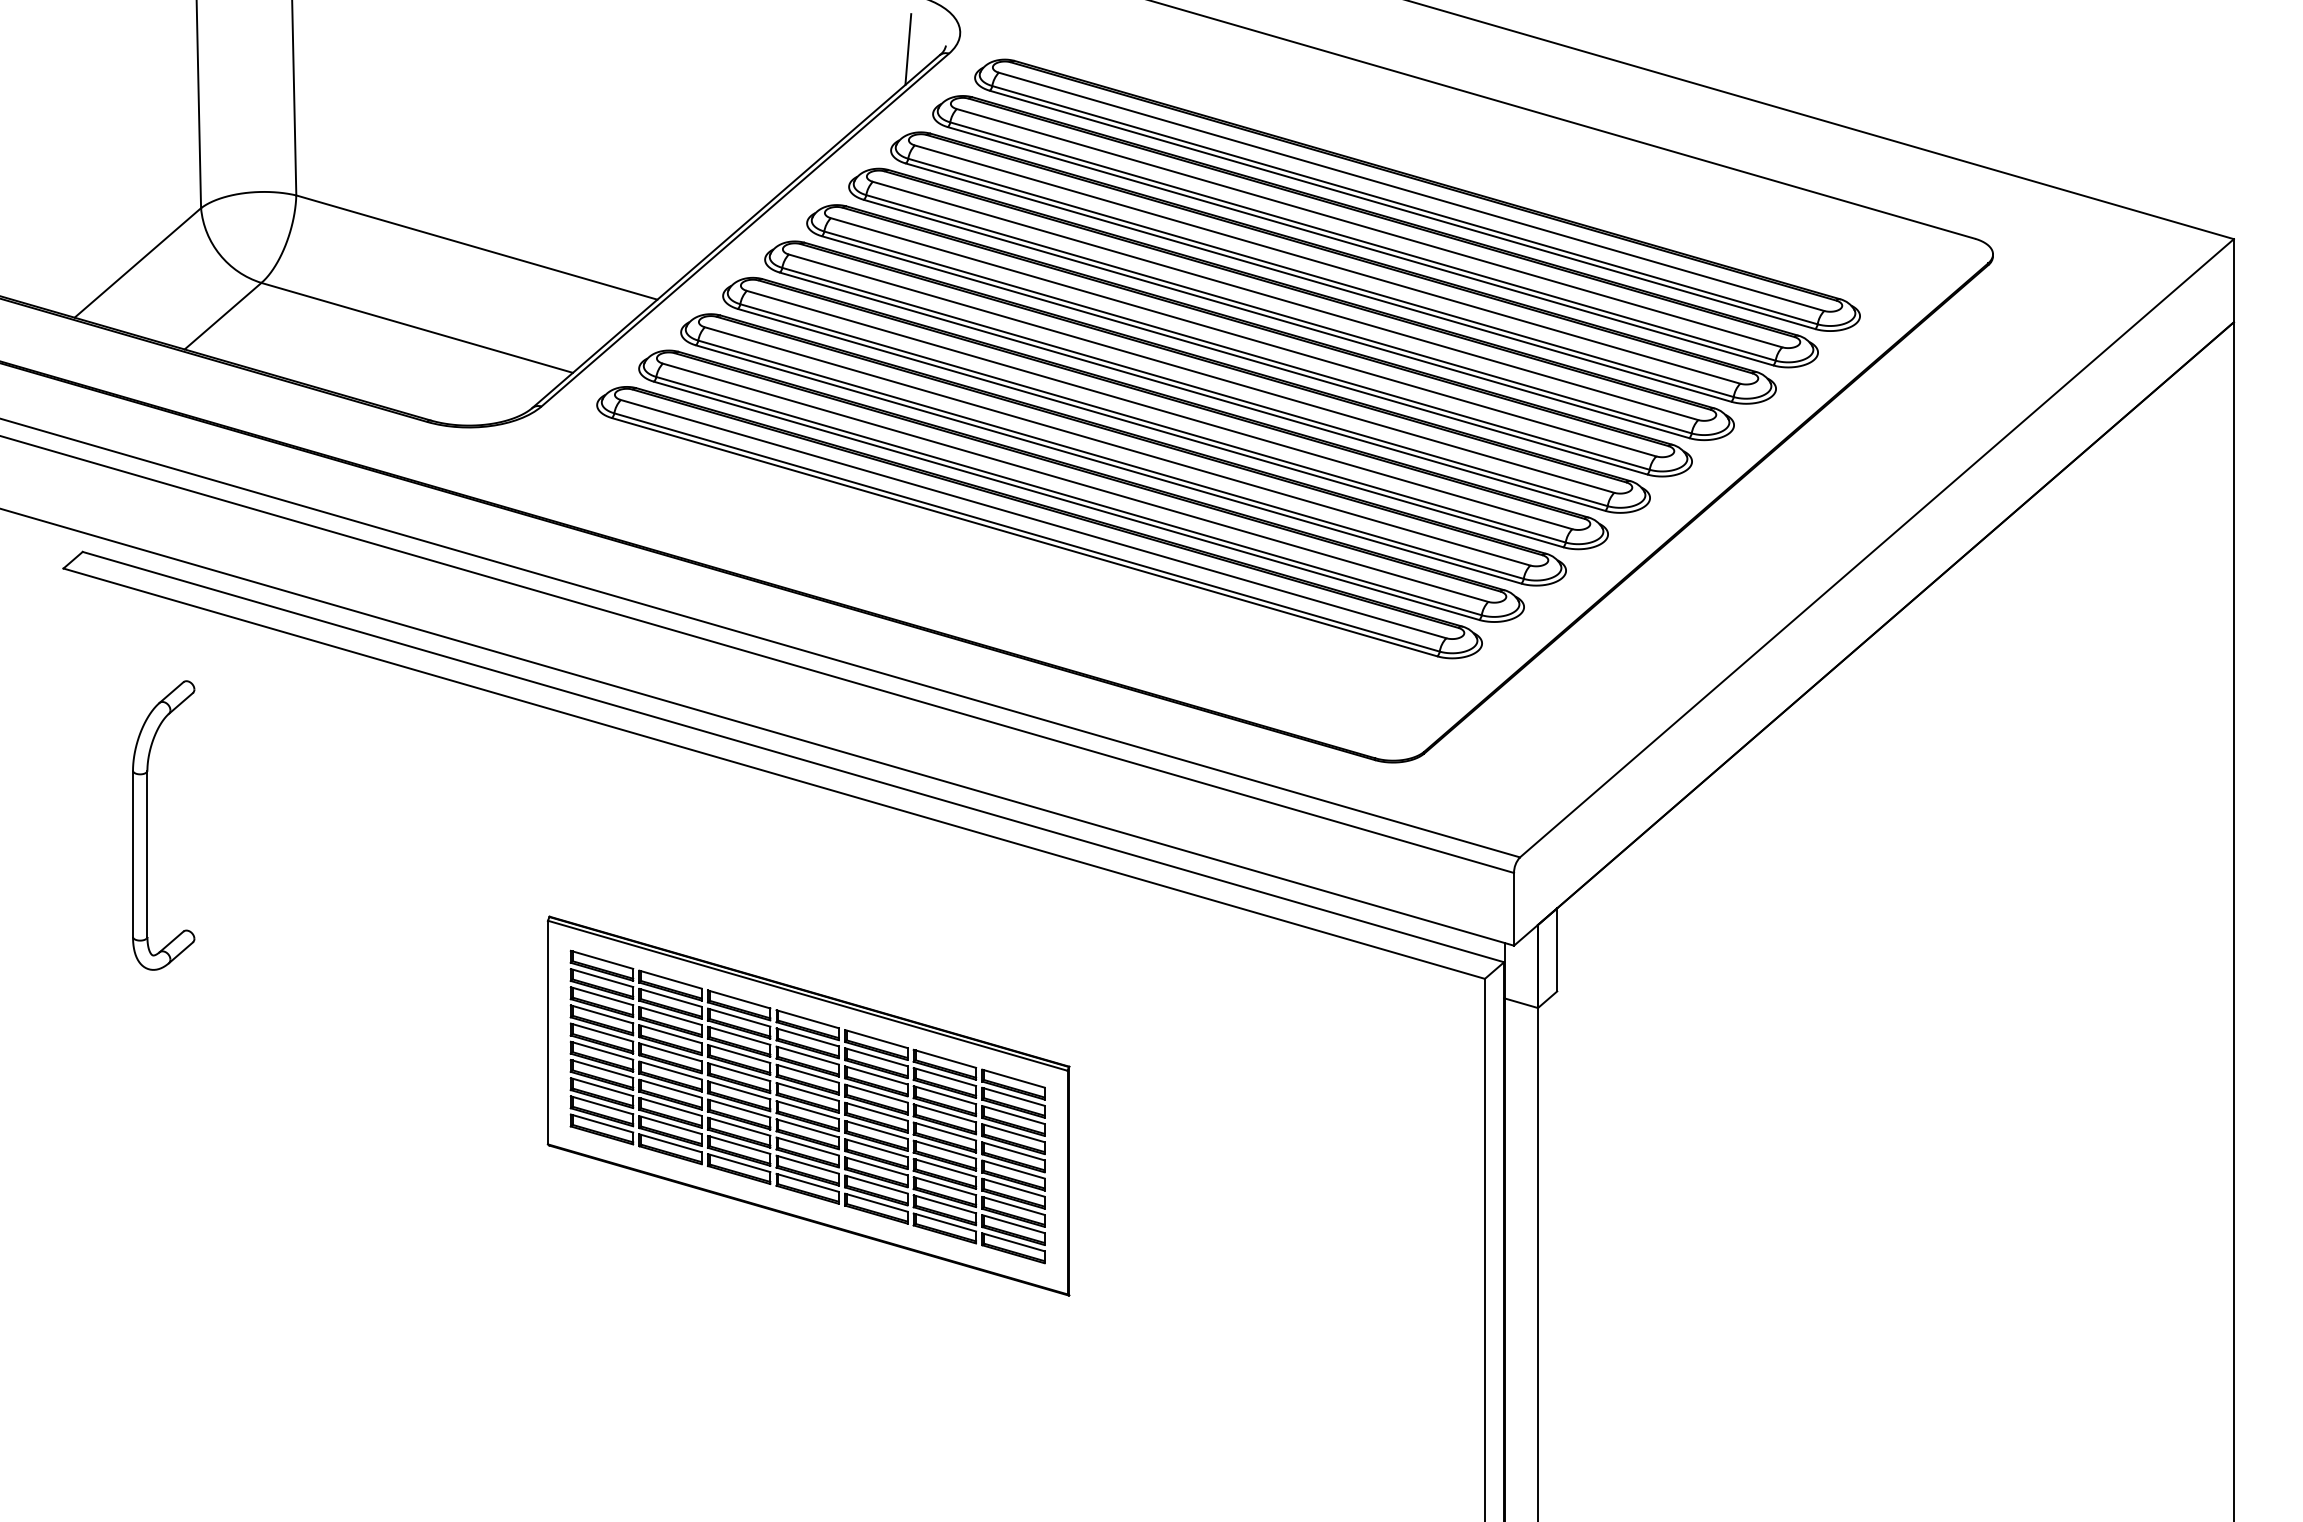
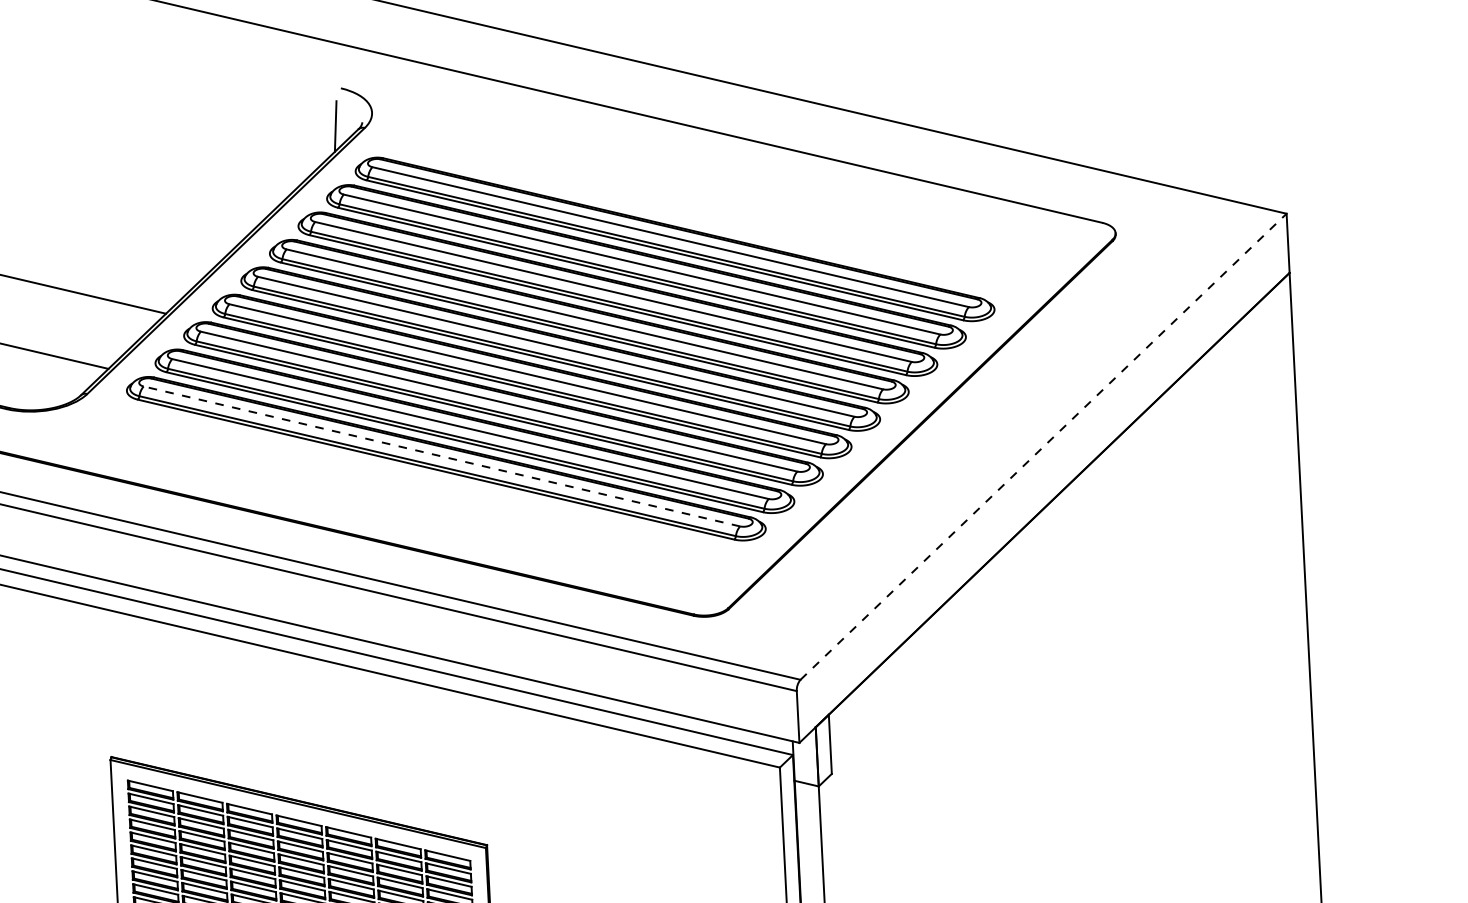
part: (1417, 194) -> (703, 211), removed
line: (1033, 519) -> (441, 456), solid -> dashed
line: (1877, 547) -> (1043, 446), solid -> dashed

